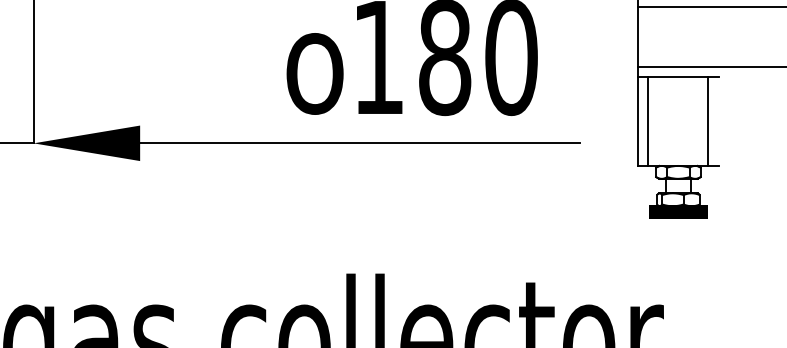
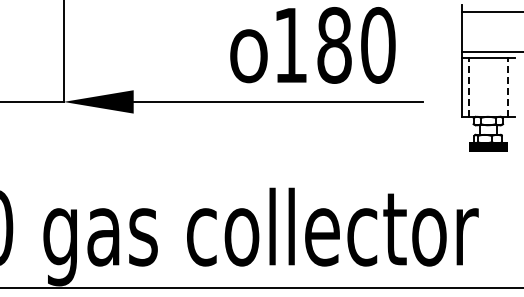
line: (648, 121) -> (468, 87), solid -> dashed
line: (709, 121) -> (508, 87), solid -> dashed

